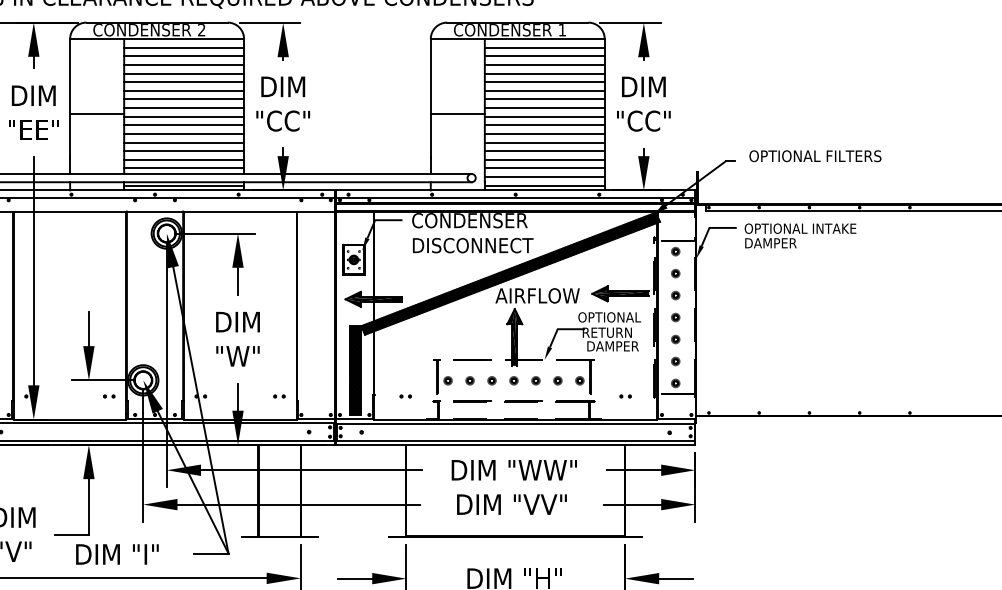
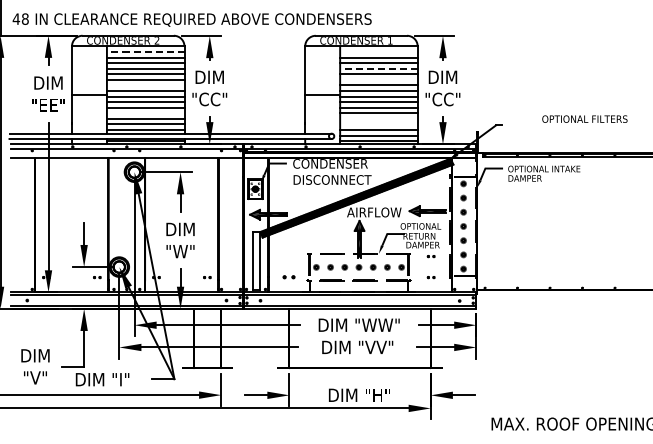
line: (183, 46) -> (145, 51), solid -> dashed
line: (544, 48) -> (378, 52), removed
line: (544, 73) -> (378, 68), solid -> dashed
line: (544, 90) -> (378, 79), removed
line: (183, 99) -> (145, 85), removed
line: (183, 142) -> (145, 113), removed
line: (544, 150) -> (378, 118), removed
text: (814, 155) -> (584, 118), moved
line: (544, 159) -> (378, 124), removed
part: (624, 363) -> (430, 256), added
hatch: (355, 370) -> (256, 260), removed
part: (404, 396) -> (288, 277), size x1.6

